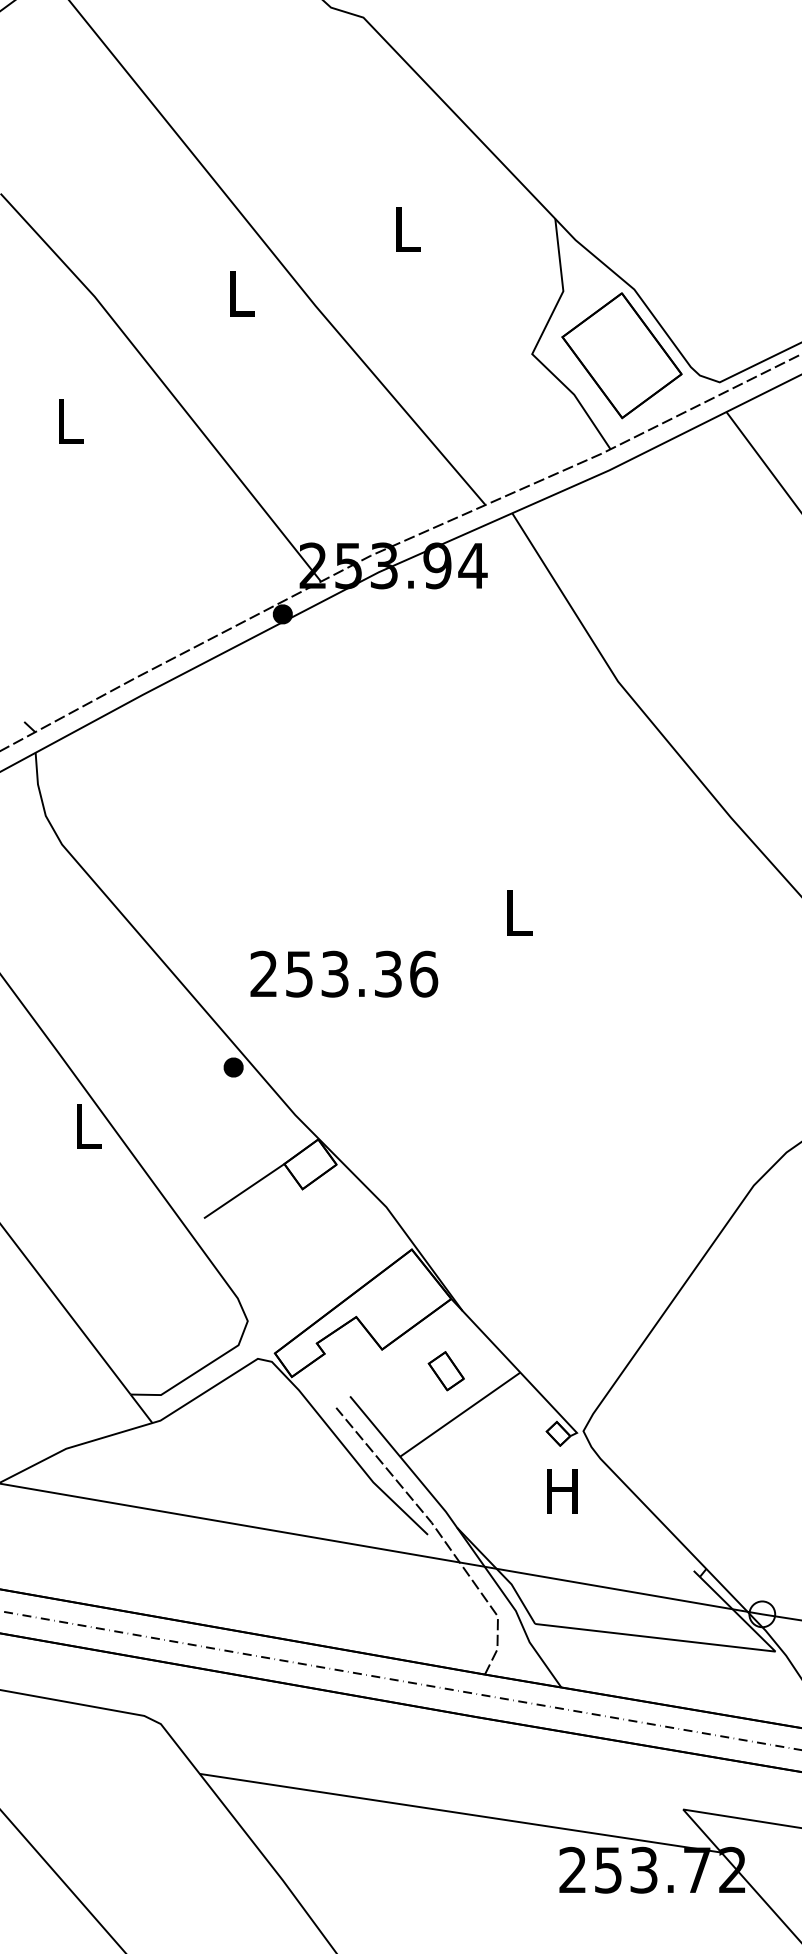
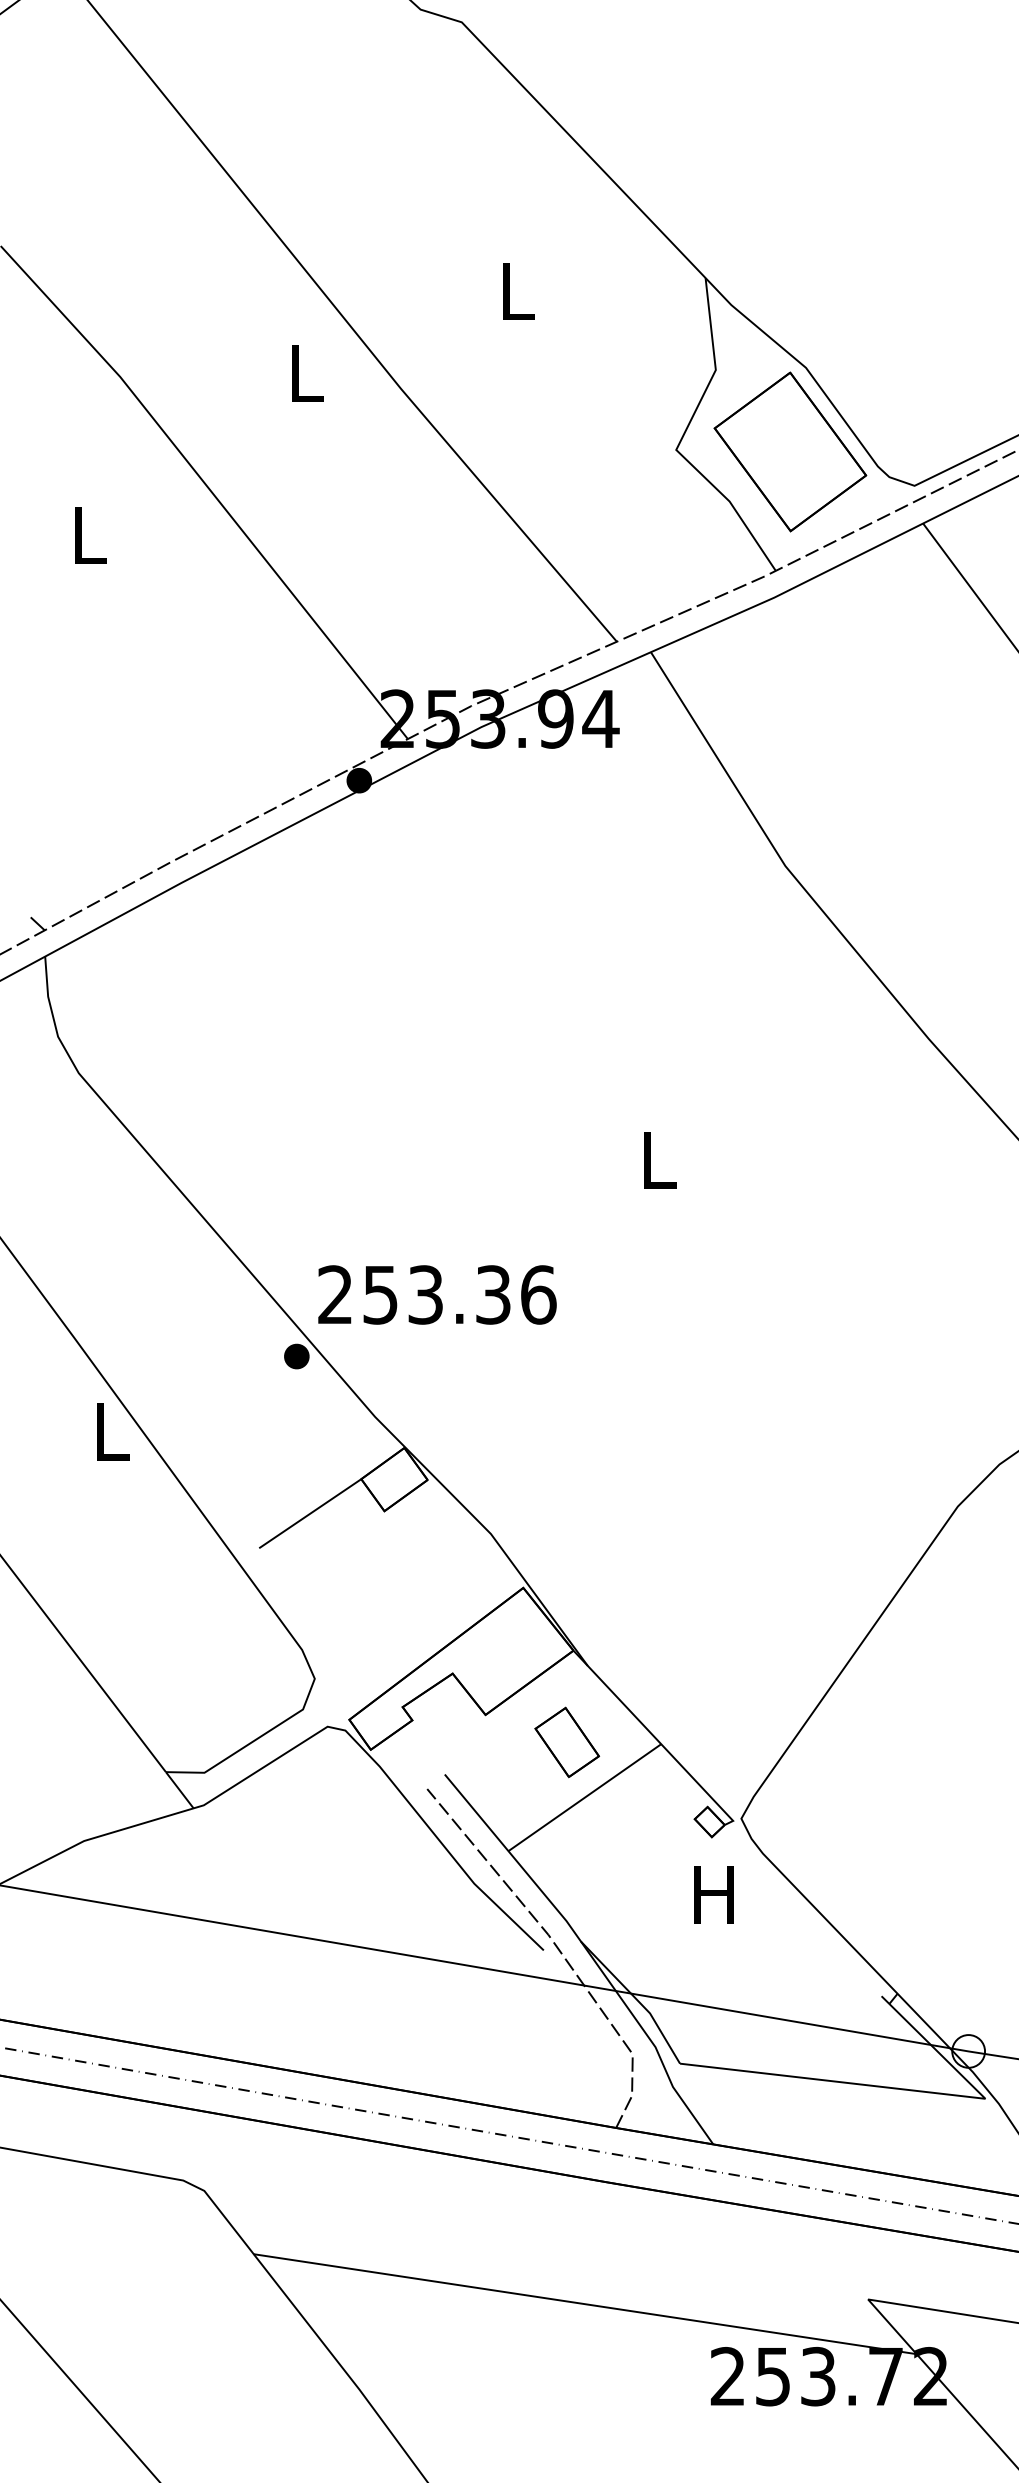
text: (344, 973) -> (437, 1294), moved
part: (445, 1371) -> (566, 1742), size x1.43

